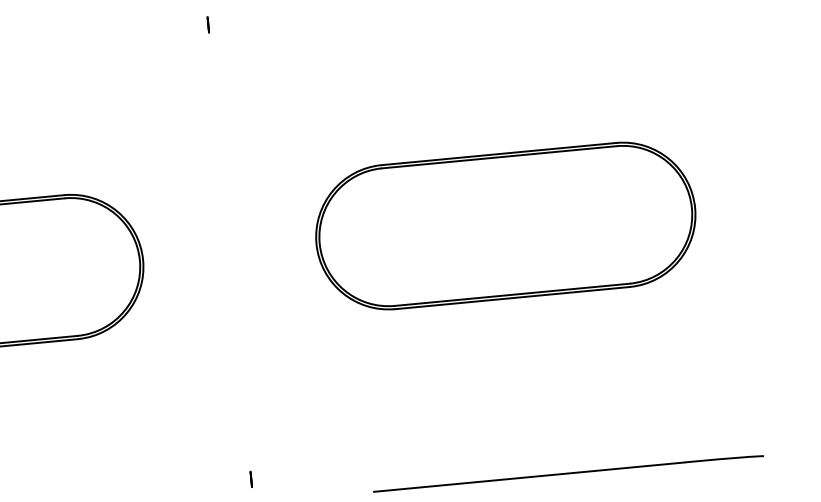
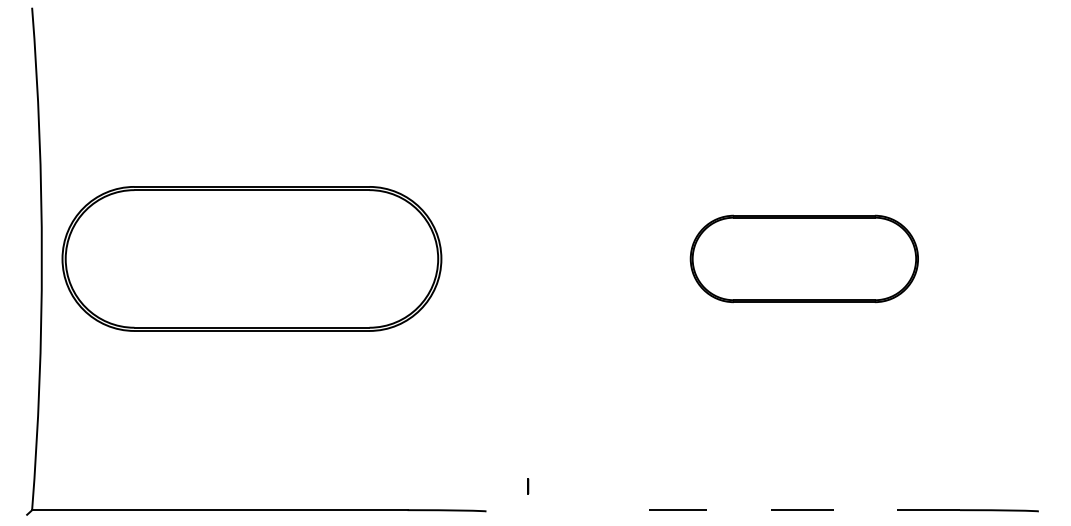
line: (208, 24) -> (528, 31), removed
part: (505, 225) -> (804, 258), size x0.6
line: (529, 477) -> (804, 510), solid -> dashed

